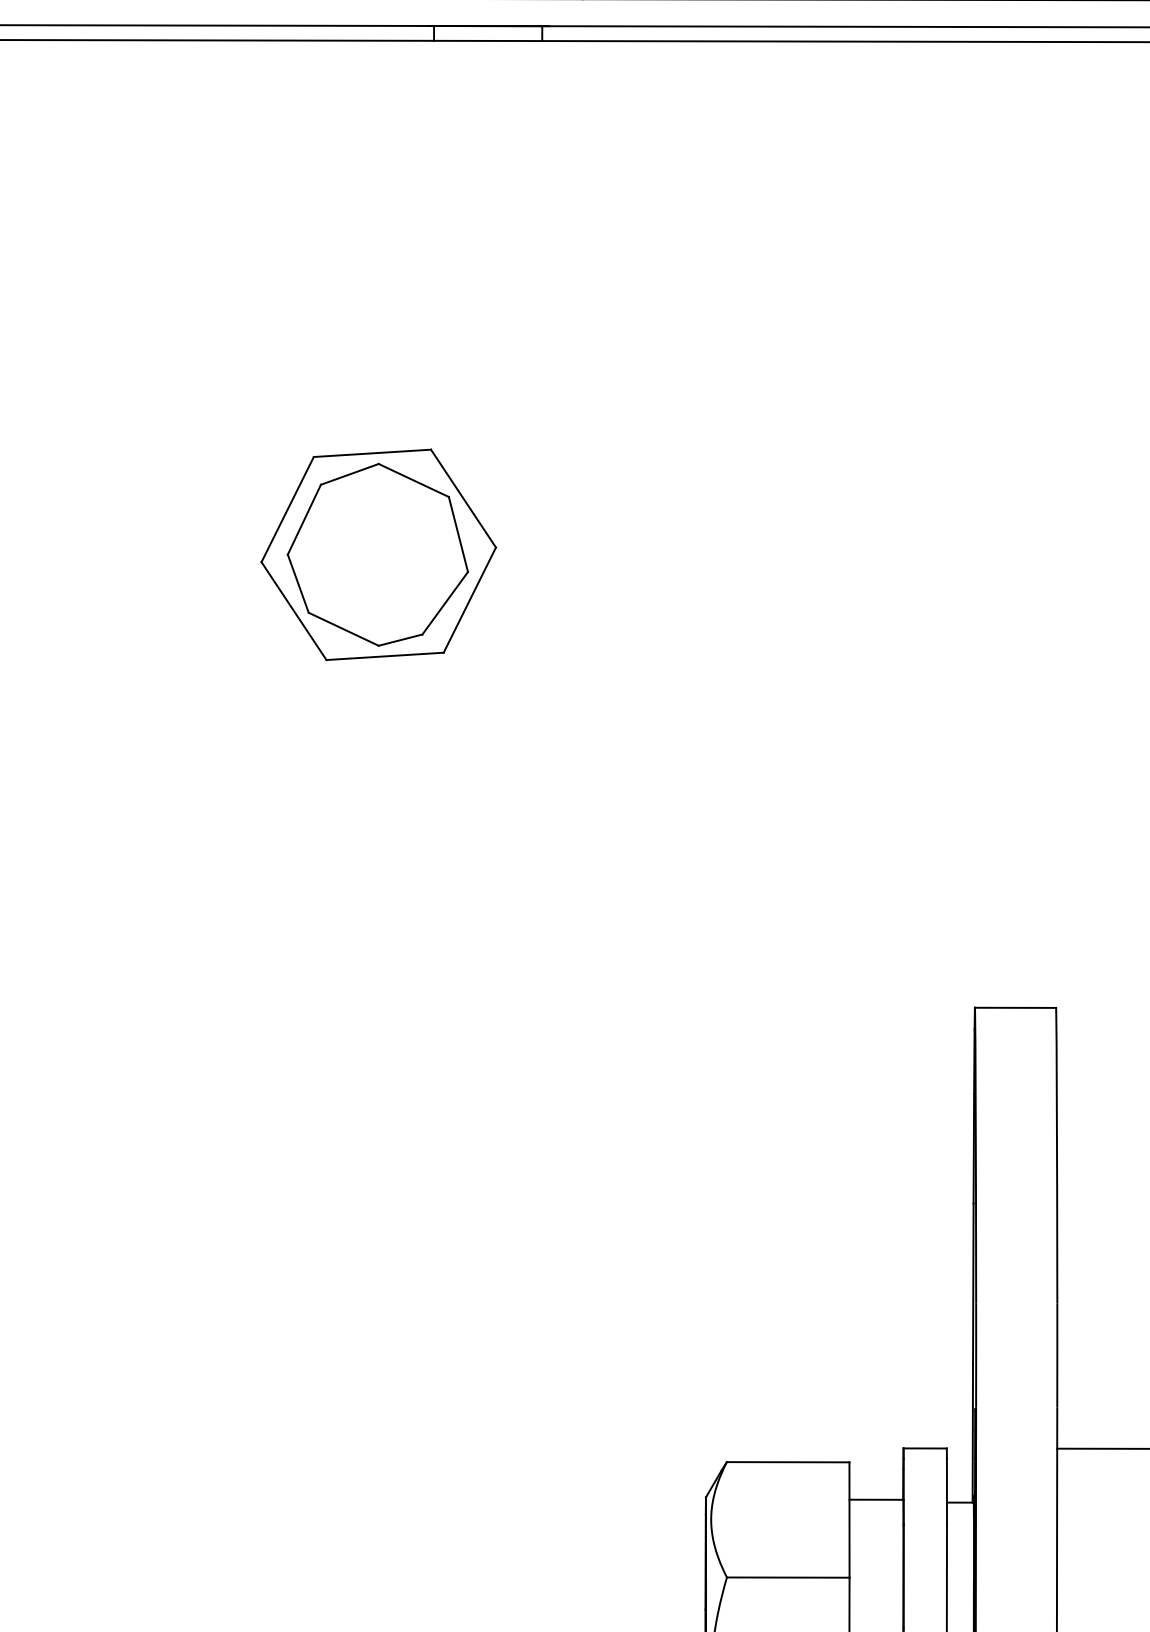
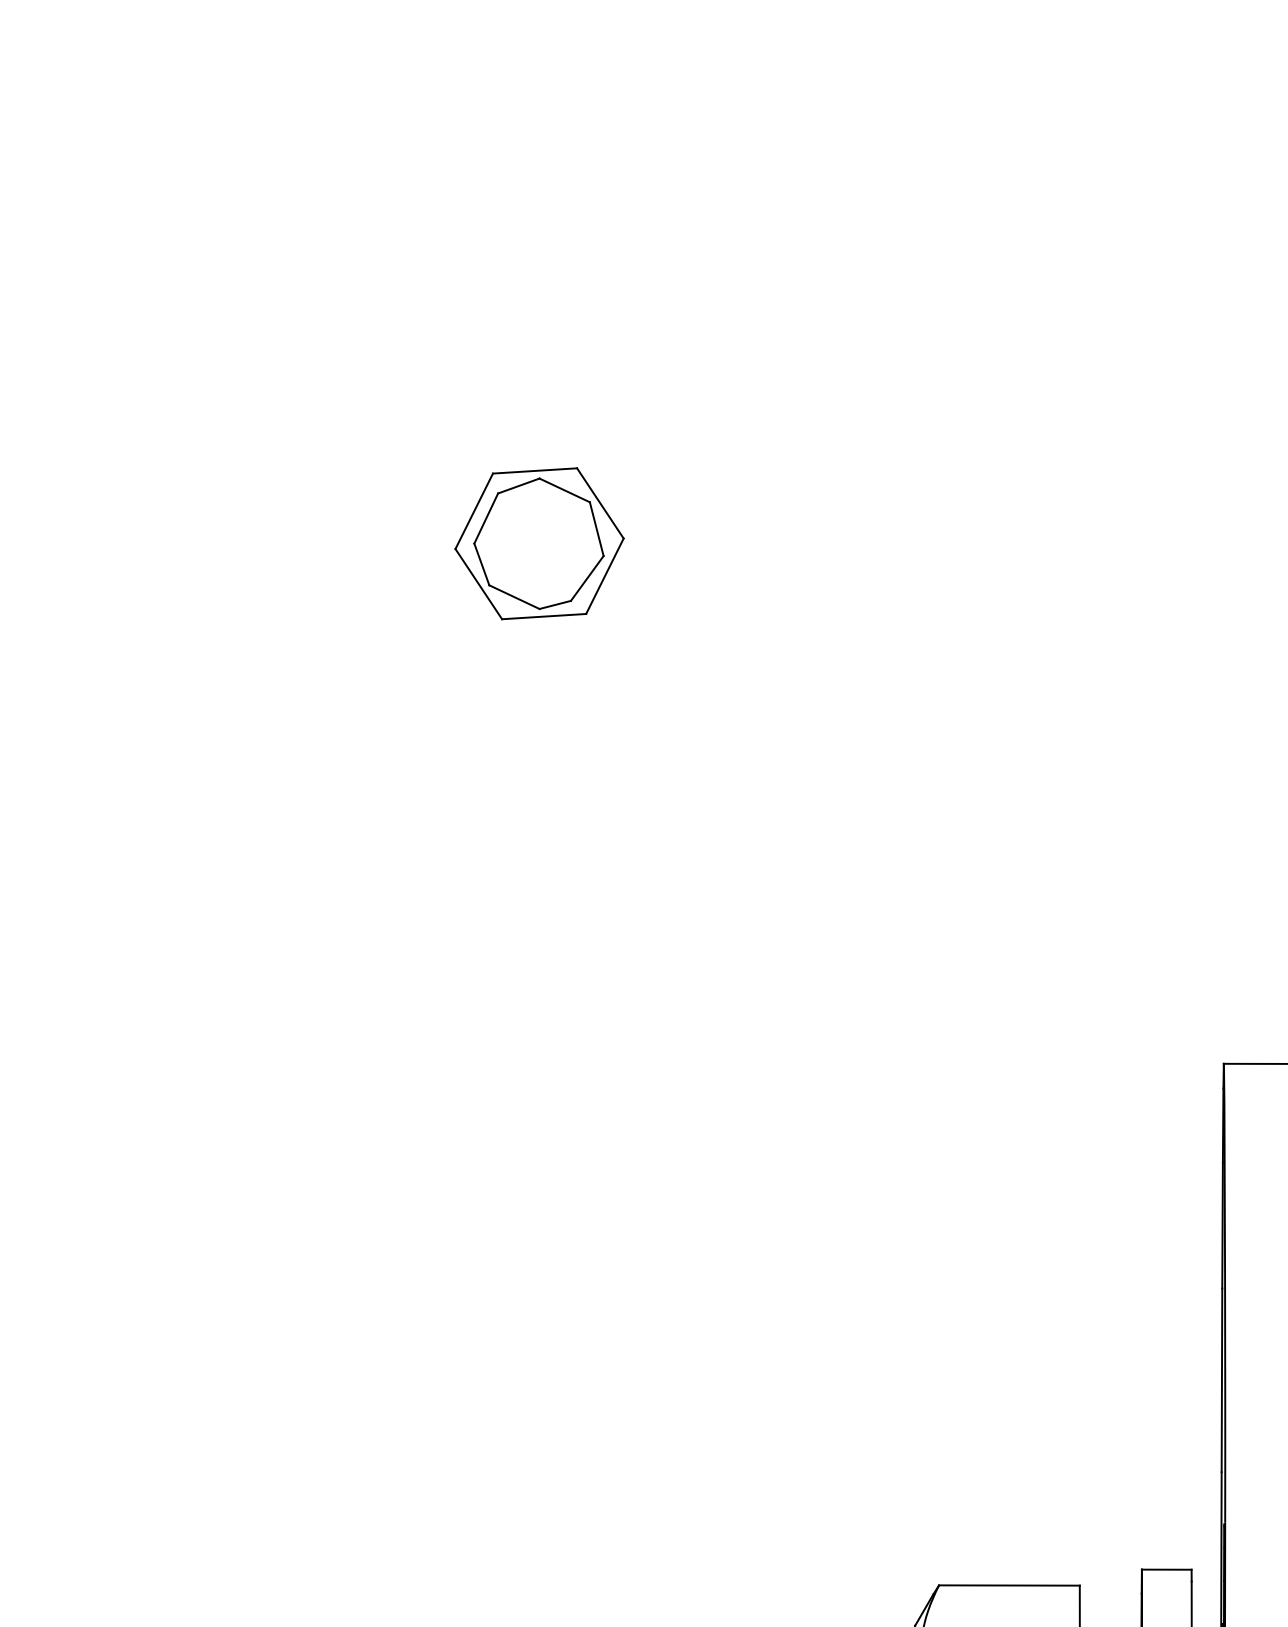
part: (378, 554) -> (539, 543), size x0.62

